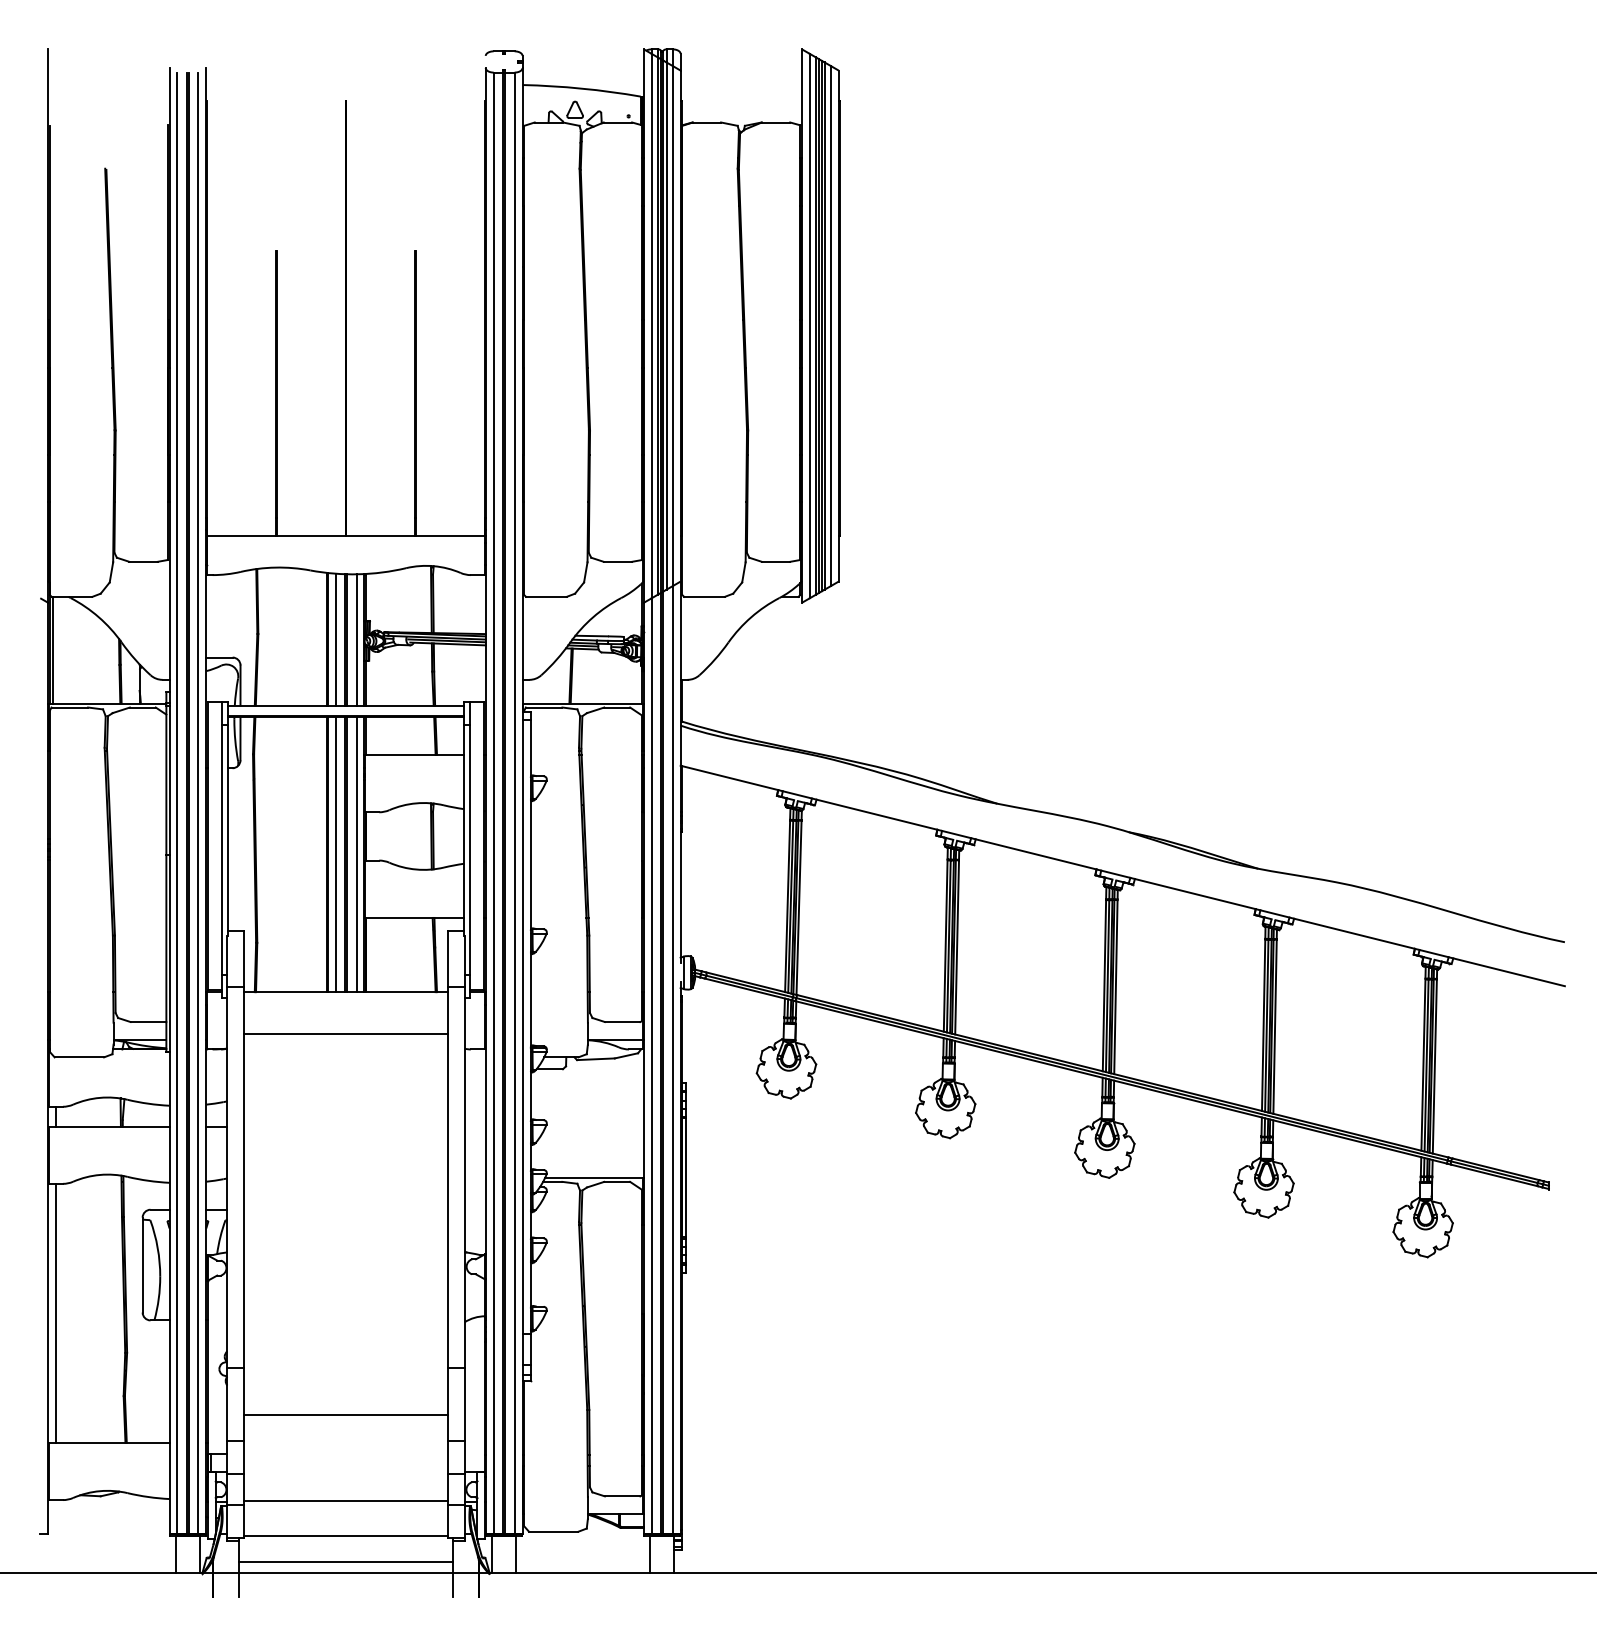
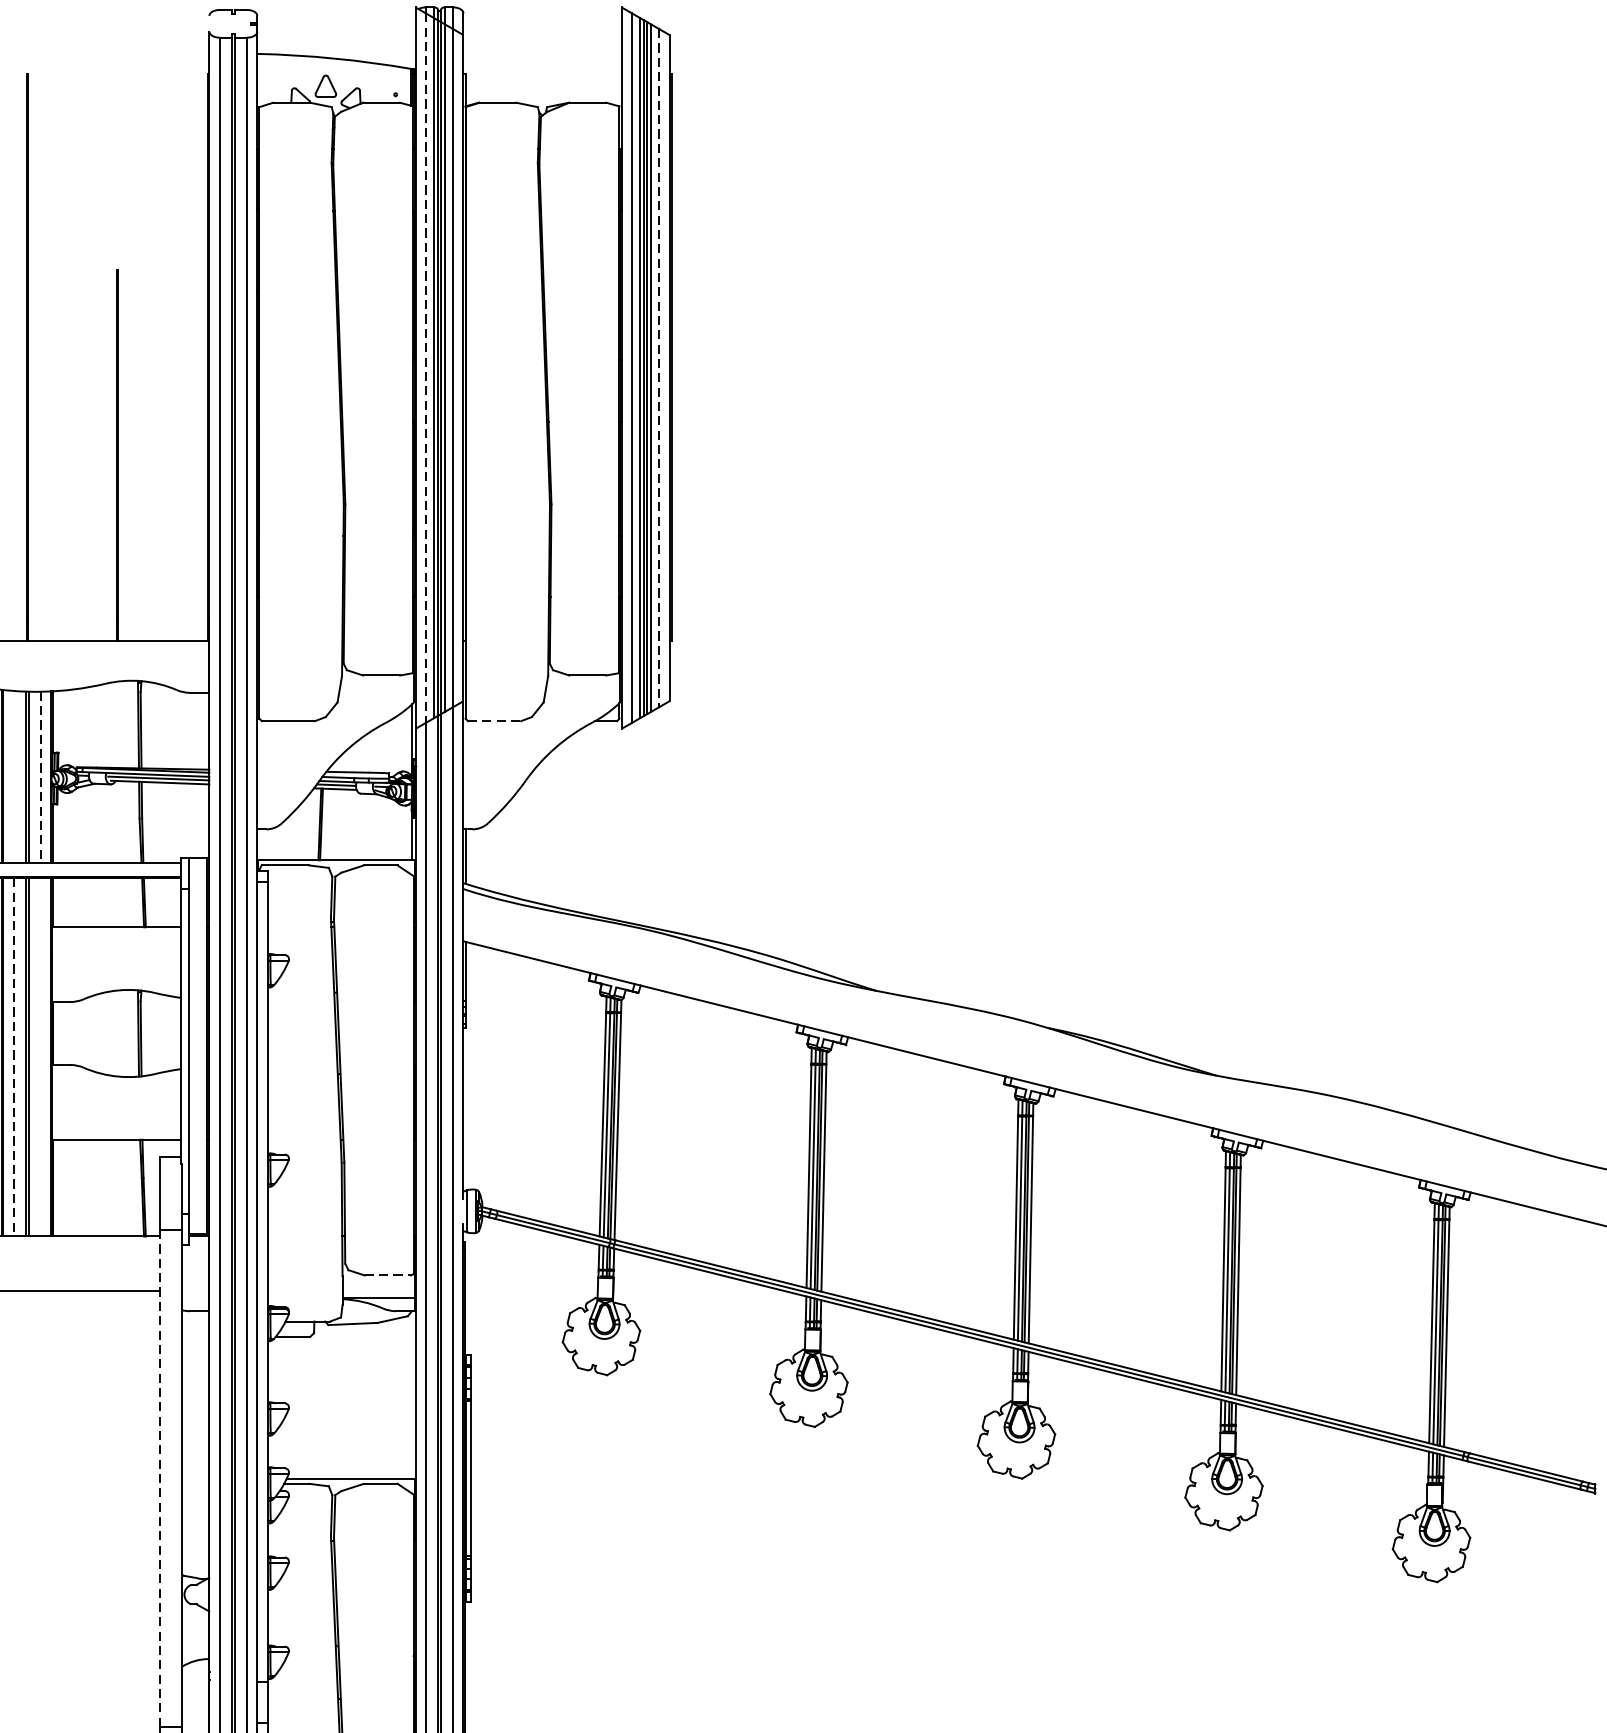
line: (651, 326) -> (425, 368), solid -> dashed
line: (830, 326) -> (658, 368), solid -> dashed
line: (705, 596) -> (495, 720), solid -> dashed
line: (335, 639) -> (13, 776), removed
line: (356, 639) -> (40, 776), solid -> dashed
line: (356, 854) -> (40, 1057), removed
line: (335, 855) -> (13, 1058), solid -> dashed
line: (622, 1022) -> (387, 1276), solid -> dashed
line: (447, 1177) -> (159, 1478), solid -> dashed

